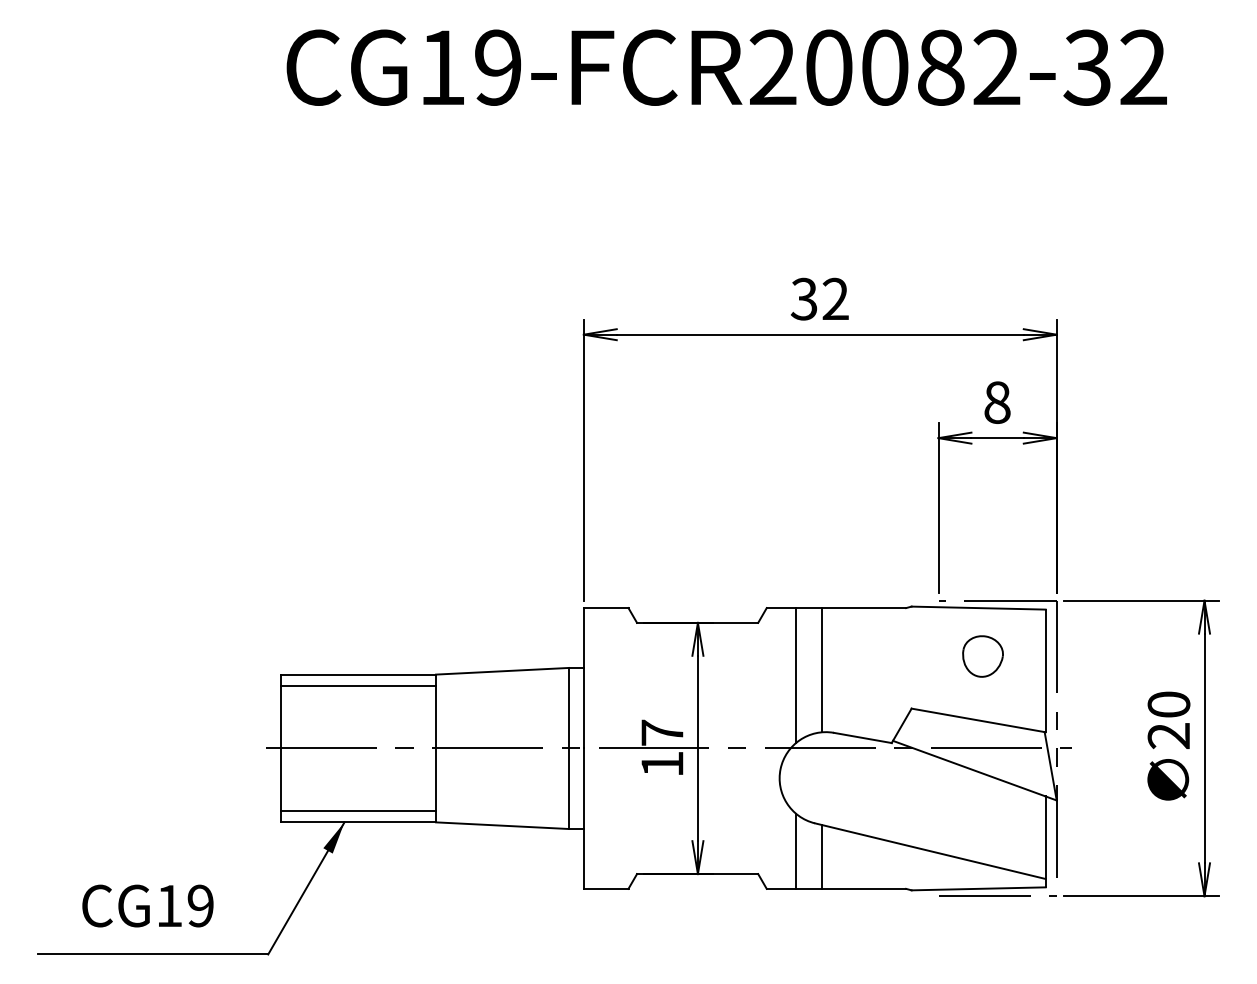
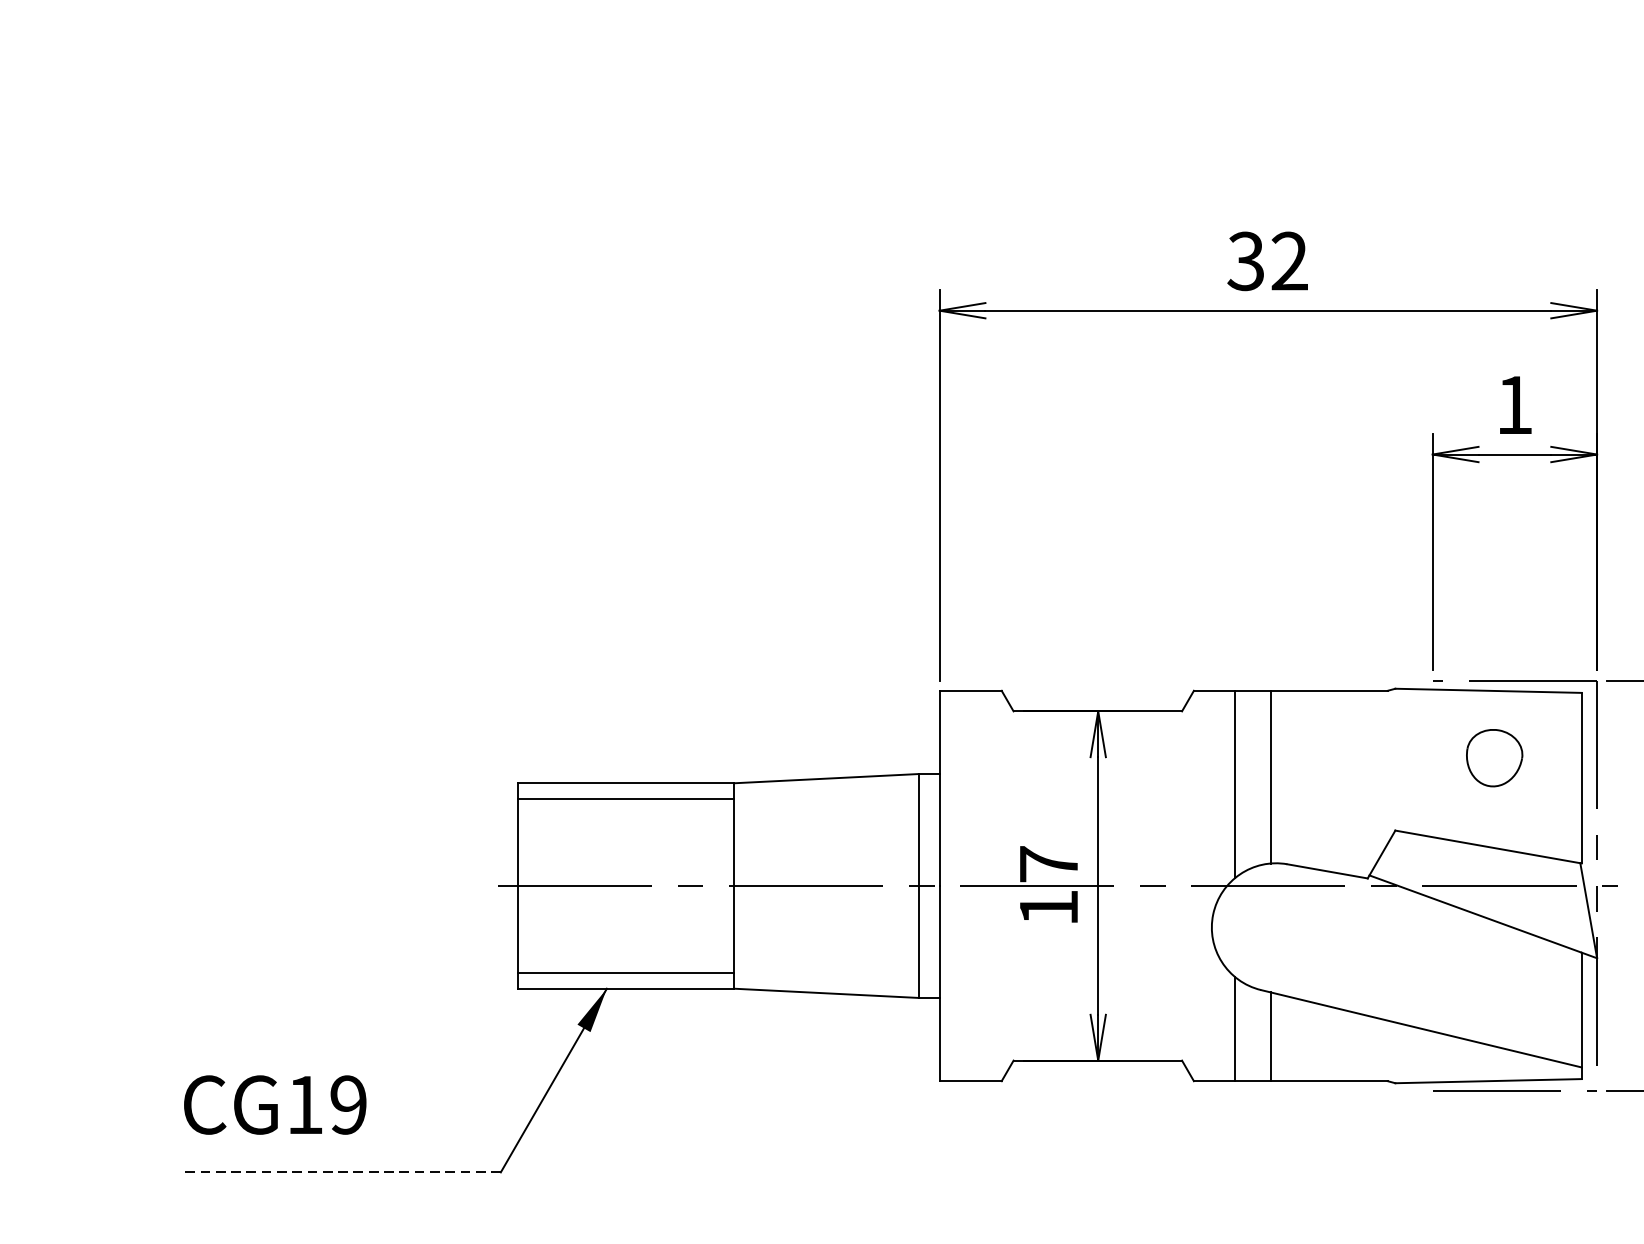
text: (997, 402) -> (1514, 404), 8 -> 1
text: (147, 905) -> (274, 1104), moved
line: (152, 954) -> (339, 1172), solid -> dashed

